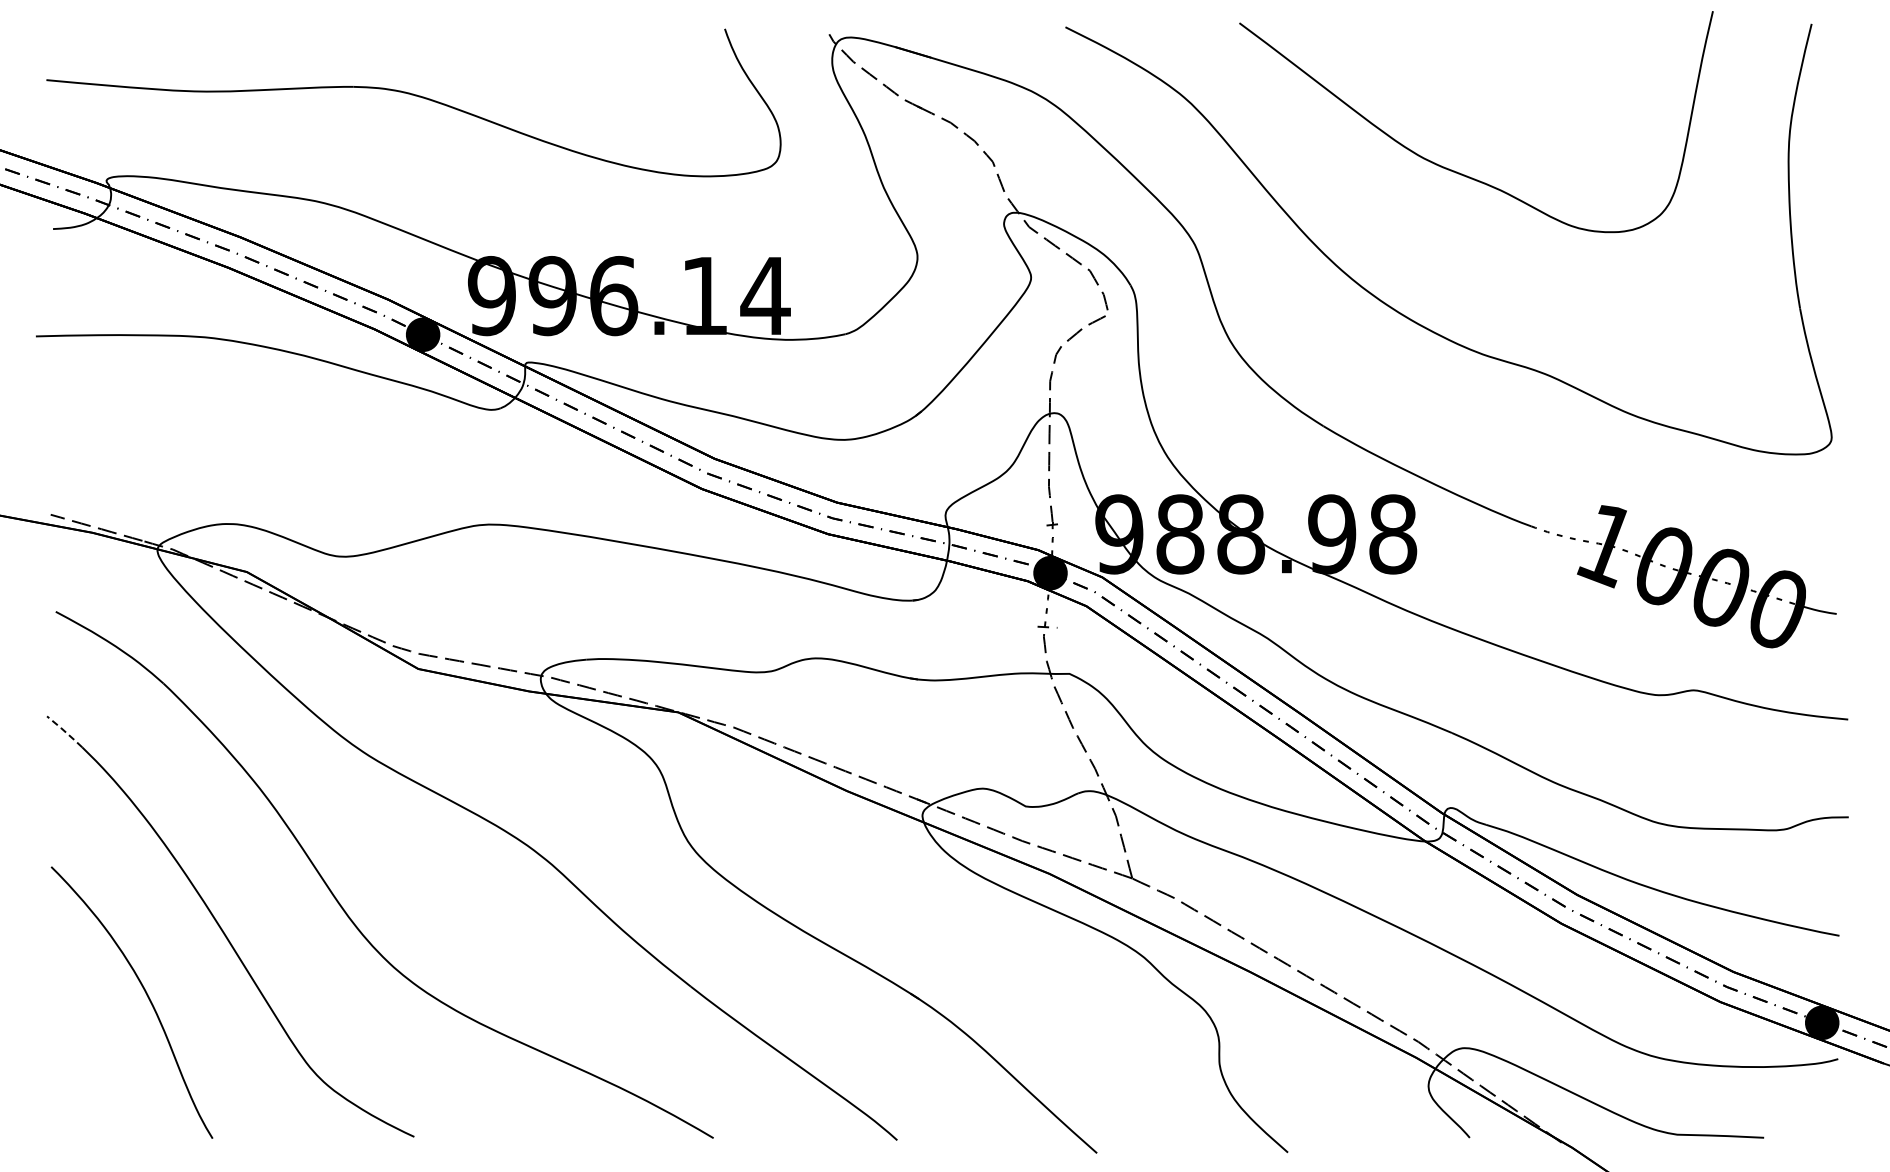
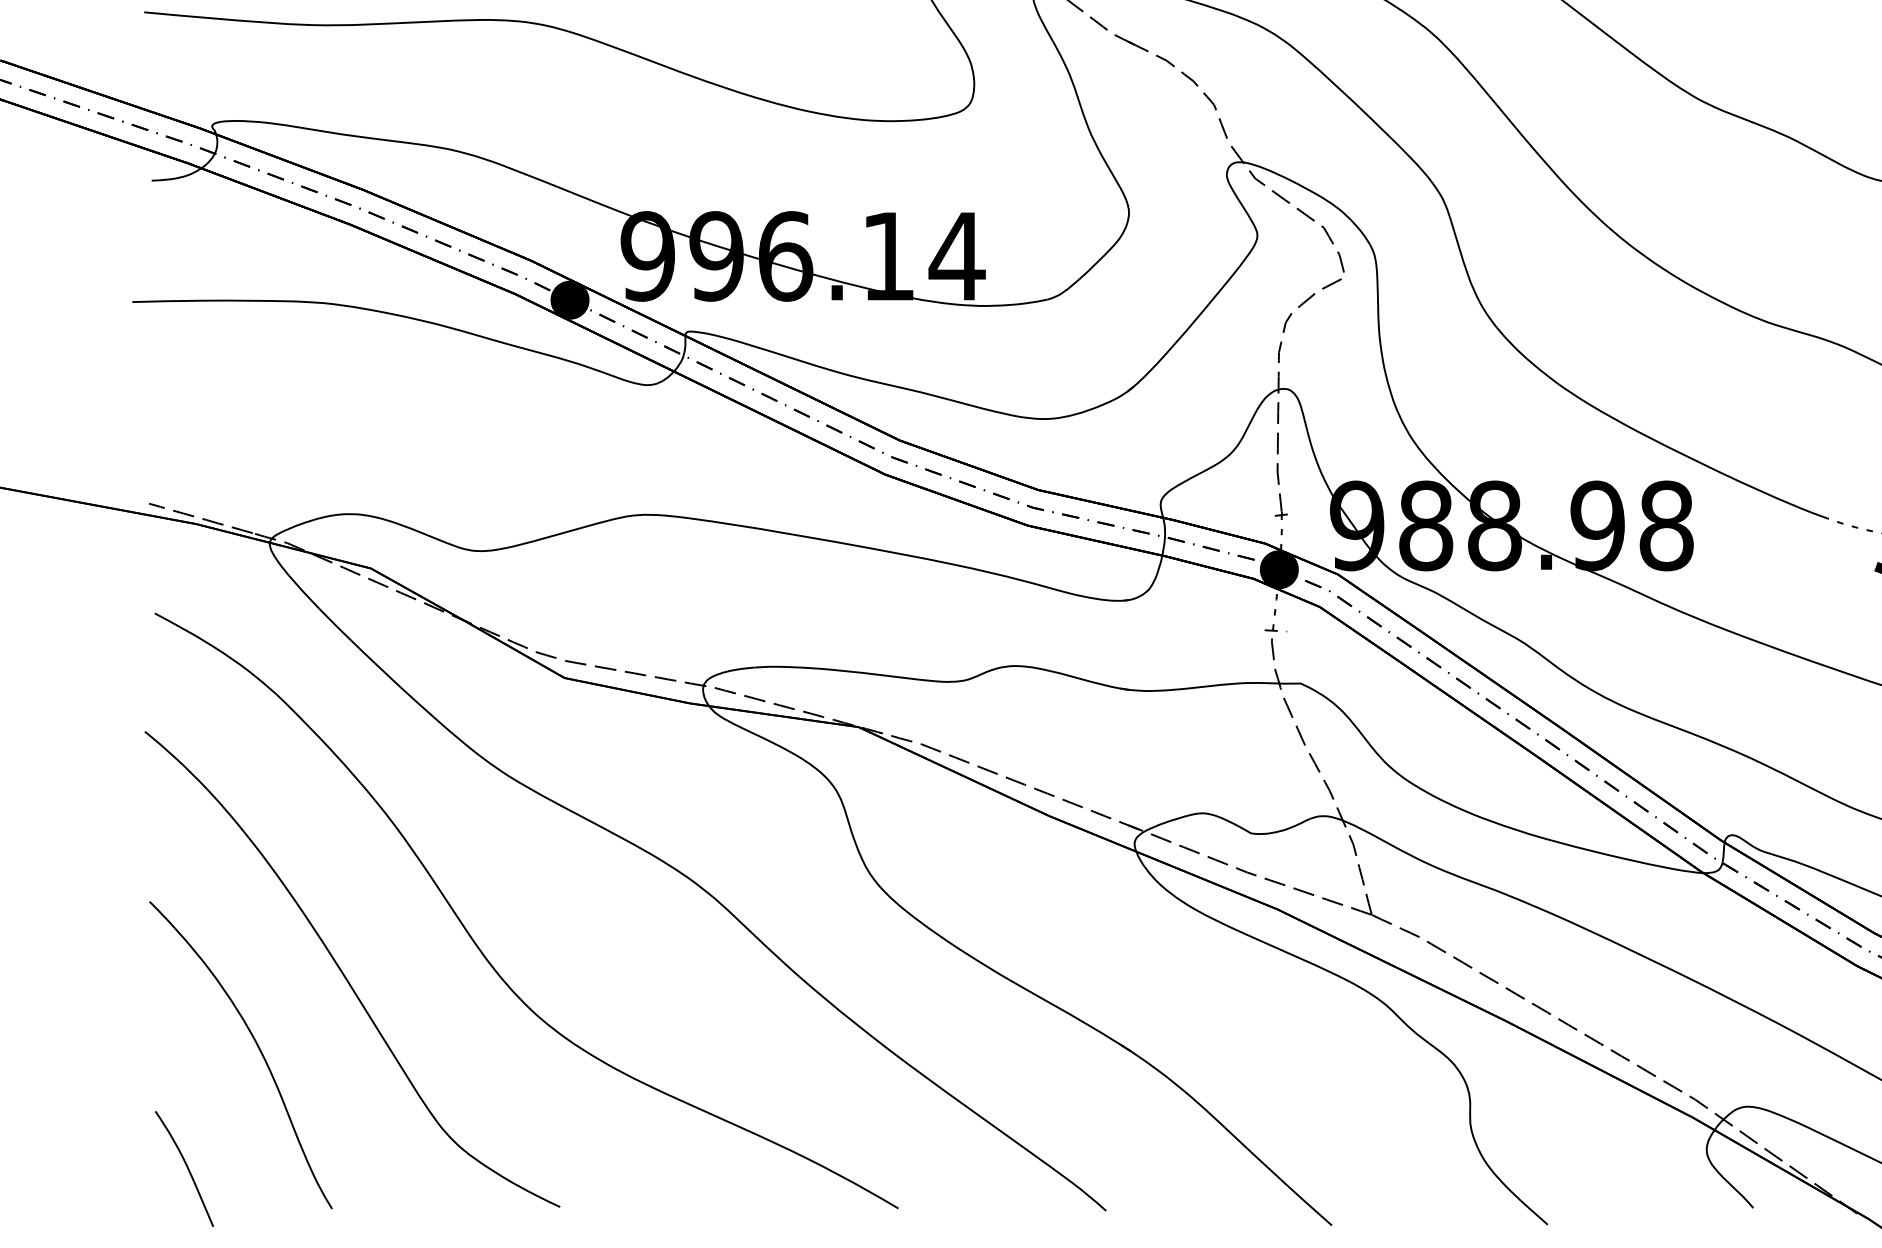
line: (64, 731) -> (164, 748), dashed -> solid
curve: (83, 1101) -> (186, 1167), added

